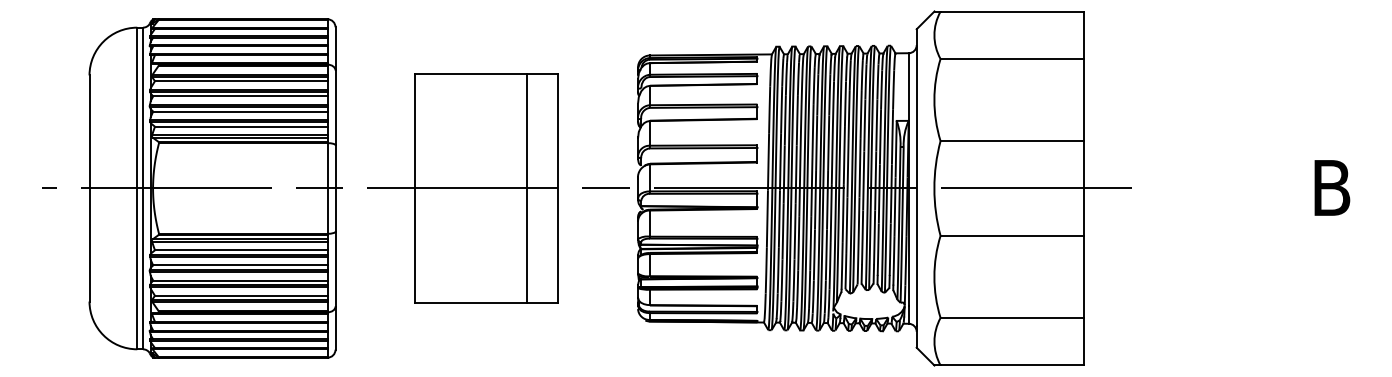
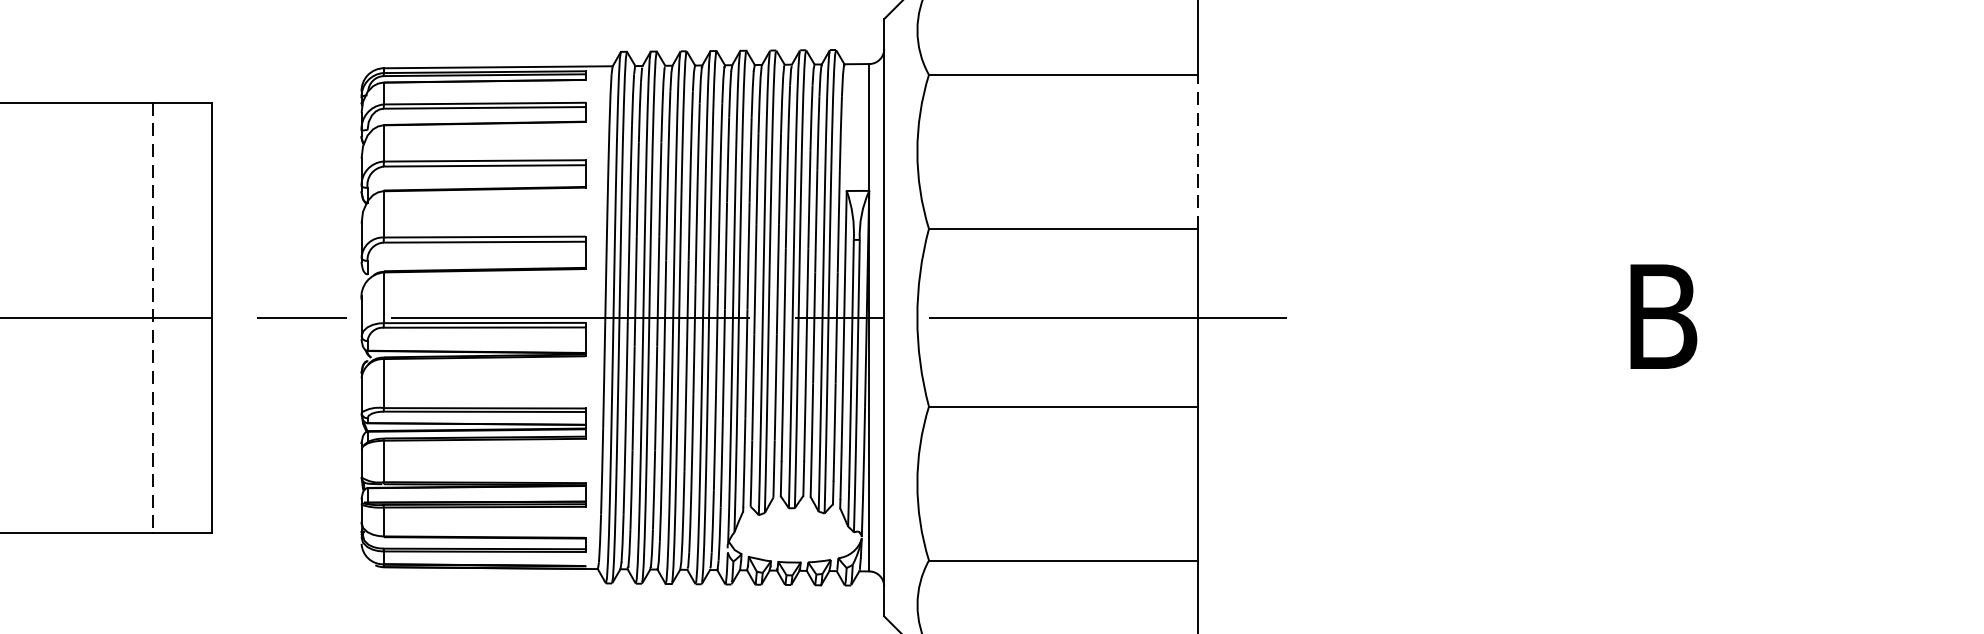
line: (1083, 99) -> (1197, 150), solid -> dashed
line: (526, 188) -> (152, 317), solid -> dashed

